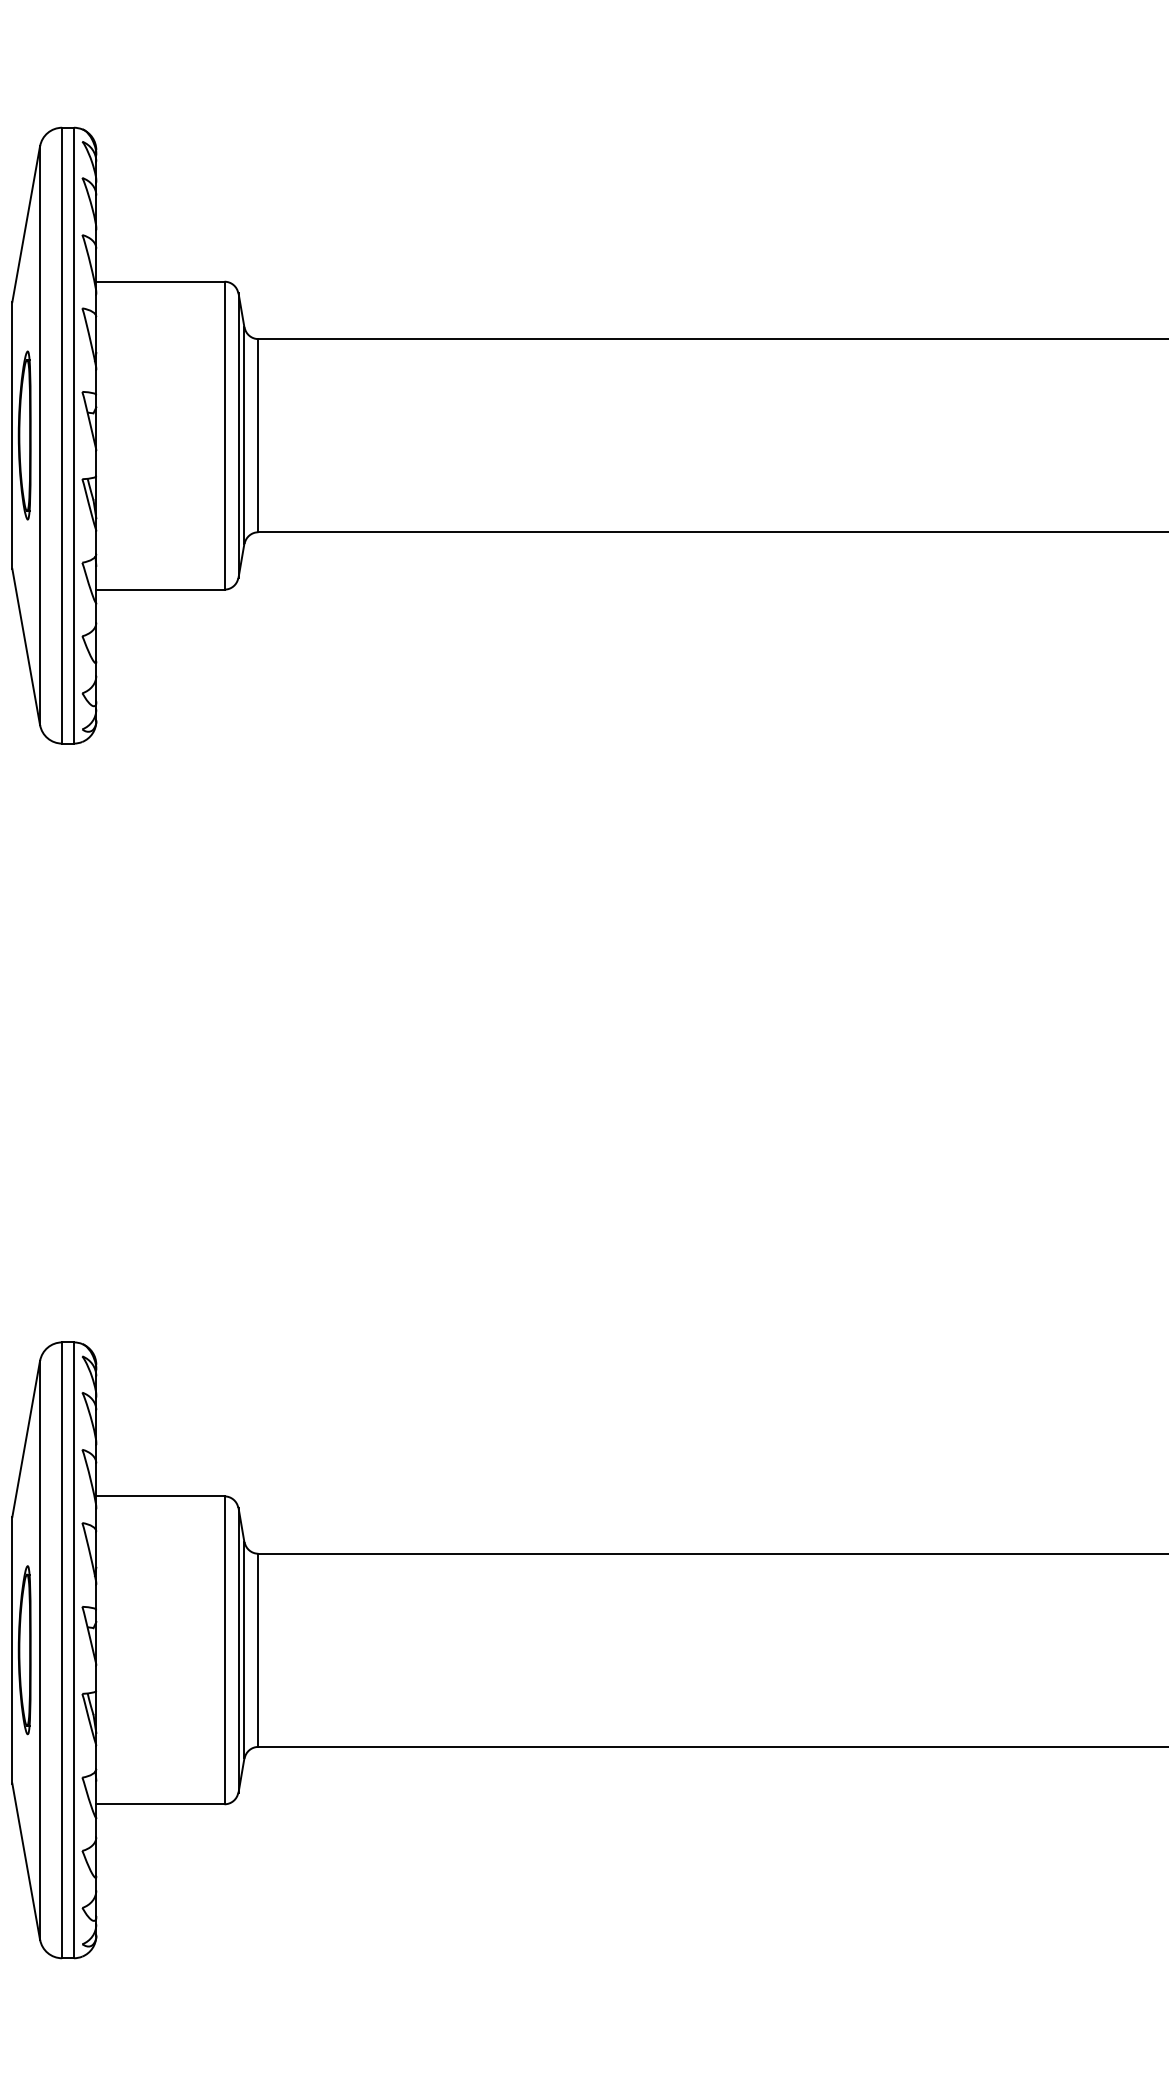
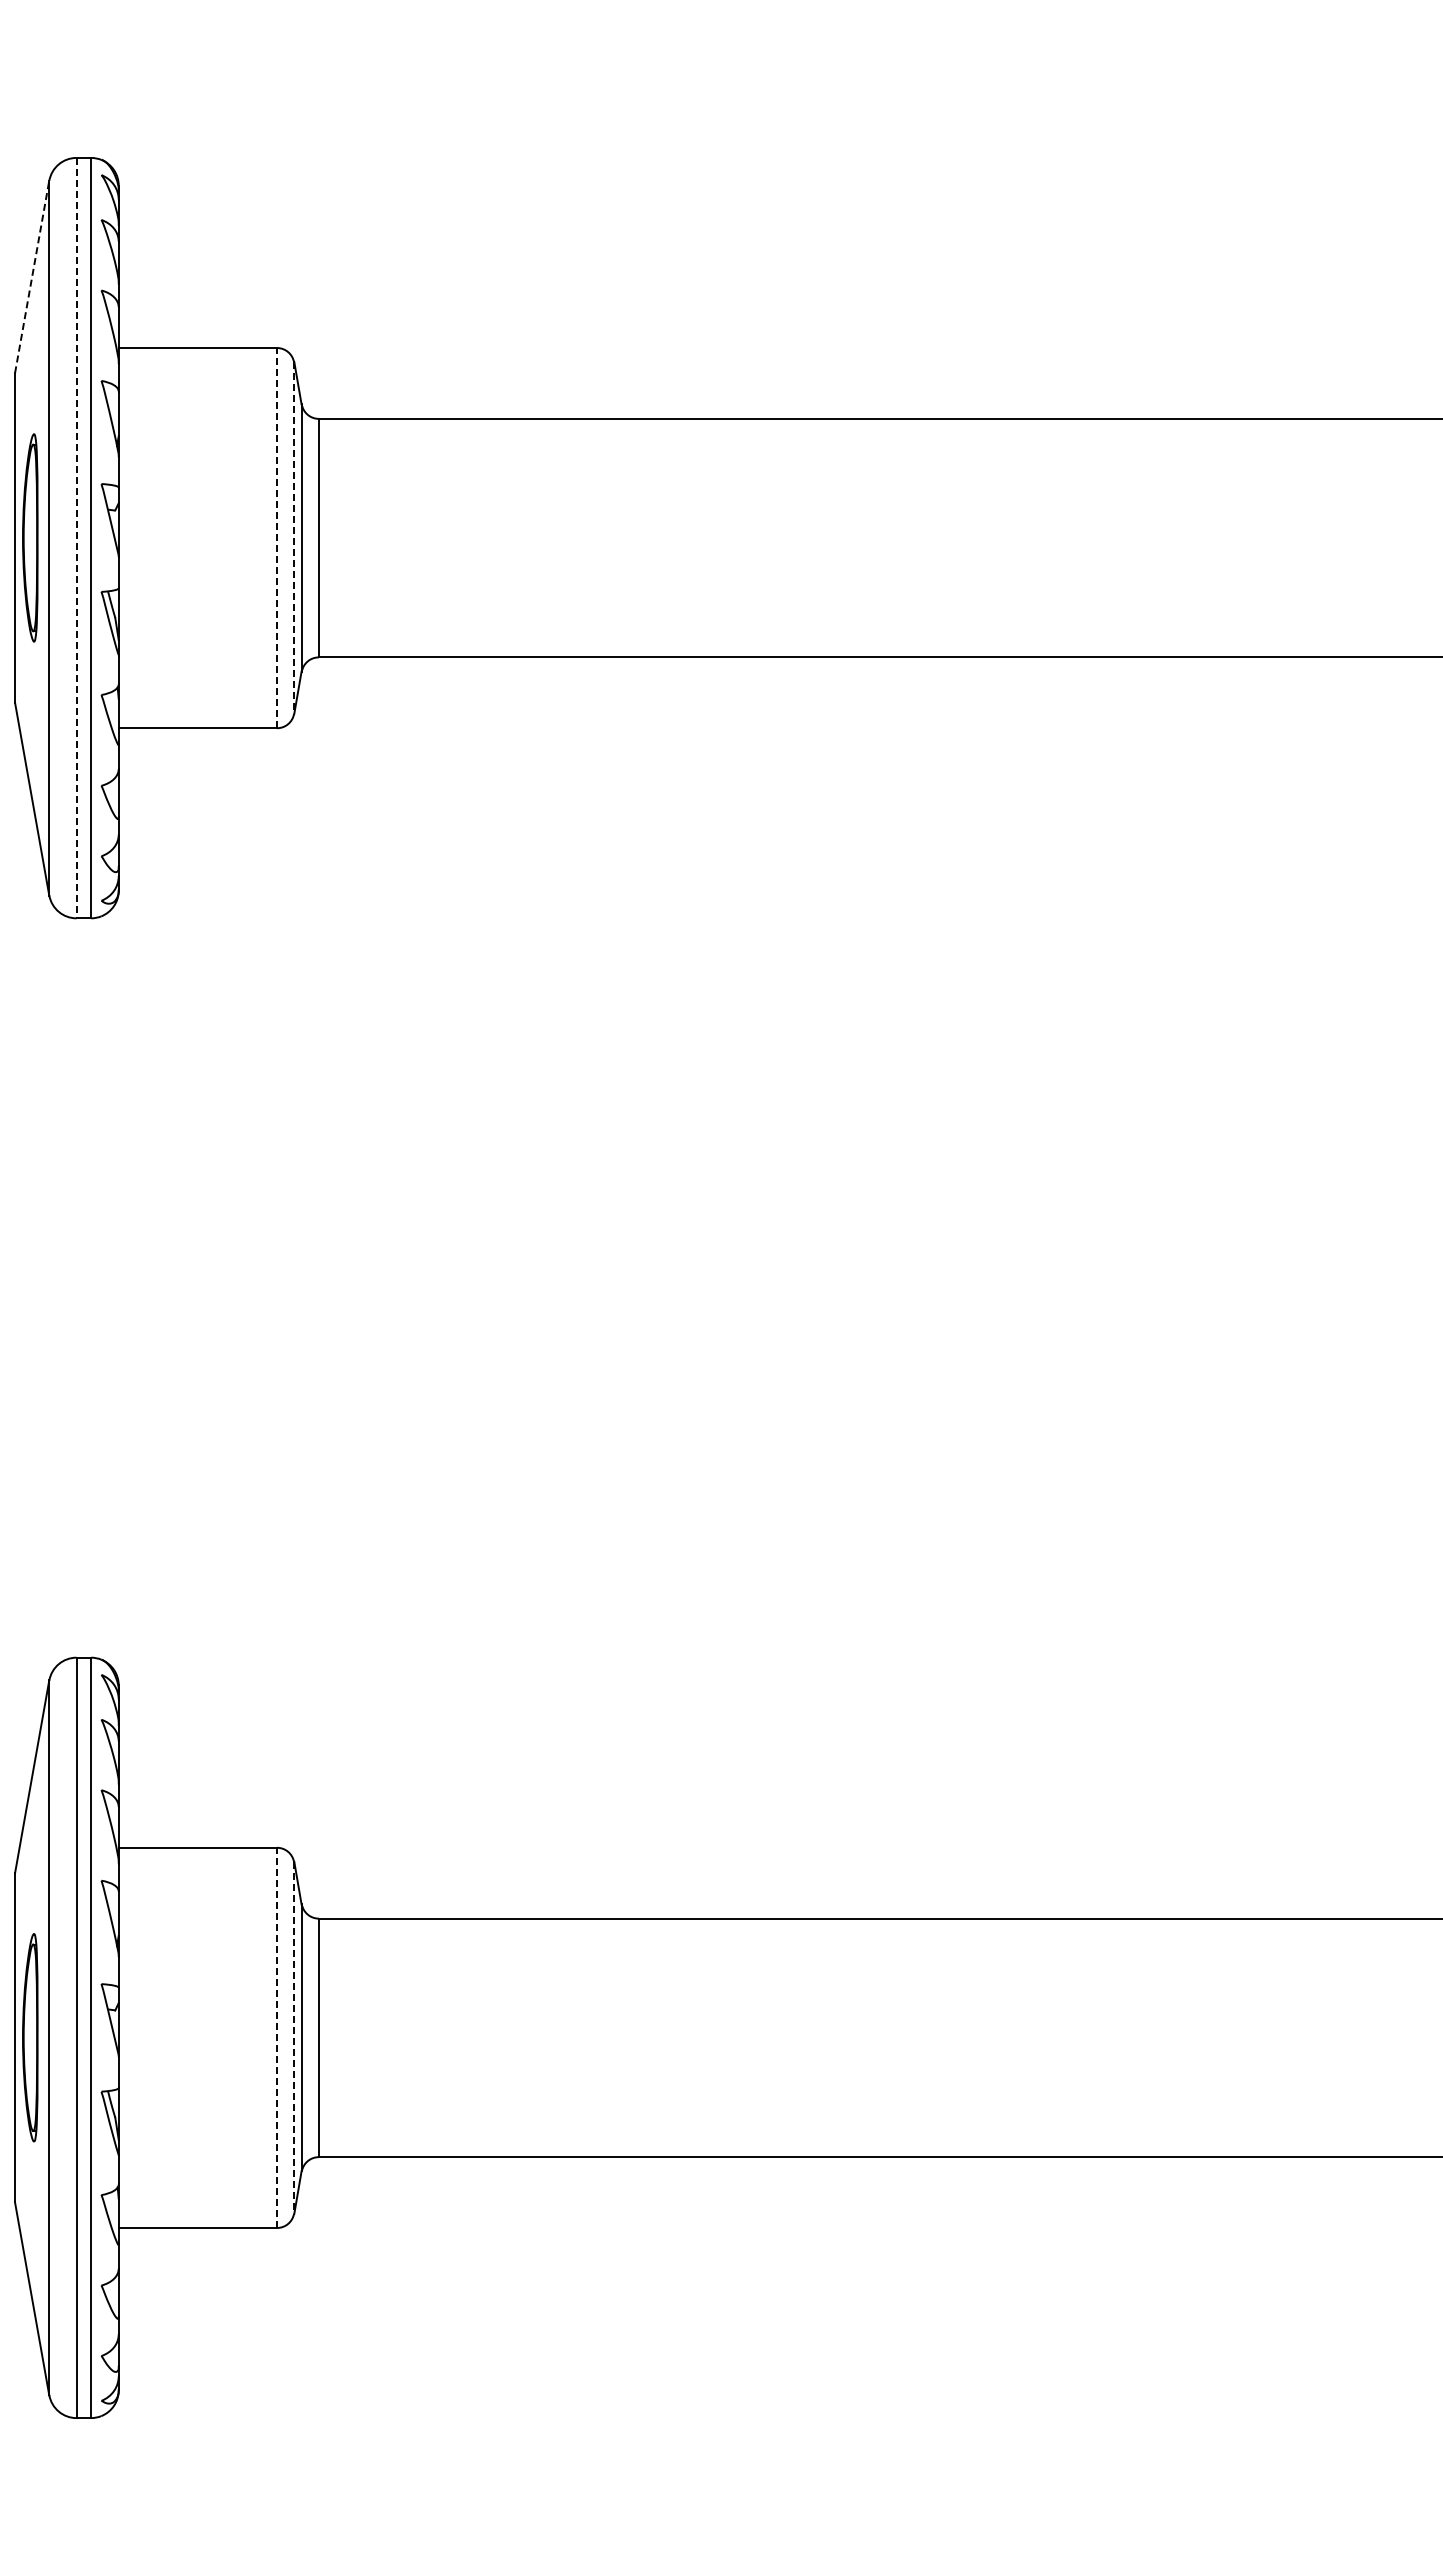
line: (26, 224) -> (32, 277), solid -> dashed
line: (62, 435) -> (76, 538), solid -> dashed
line: (224, 435) -> (277, 537), solid -> dashed
line: (238, 435) -> (294, 537), solid -> dashed
line: (224, 1650) -> (277, 2037), solid -> dashed
line: (238, 1650) -> (294, 2037), solid -> dashed

